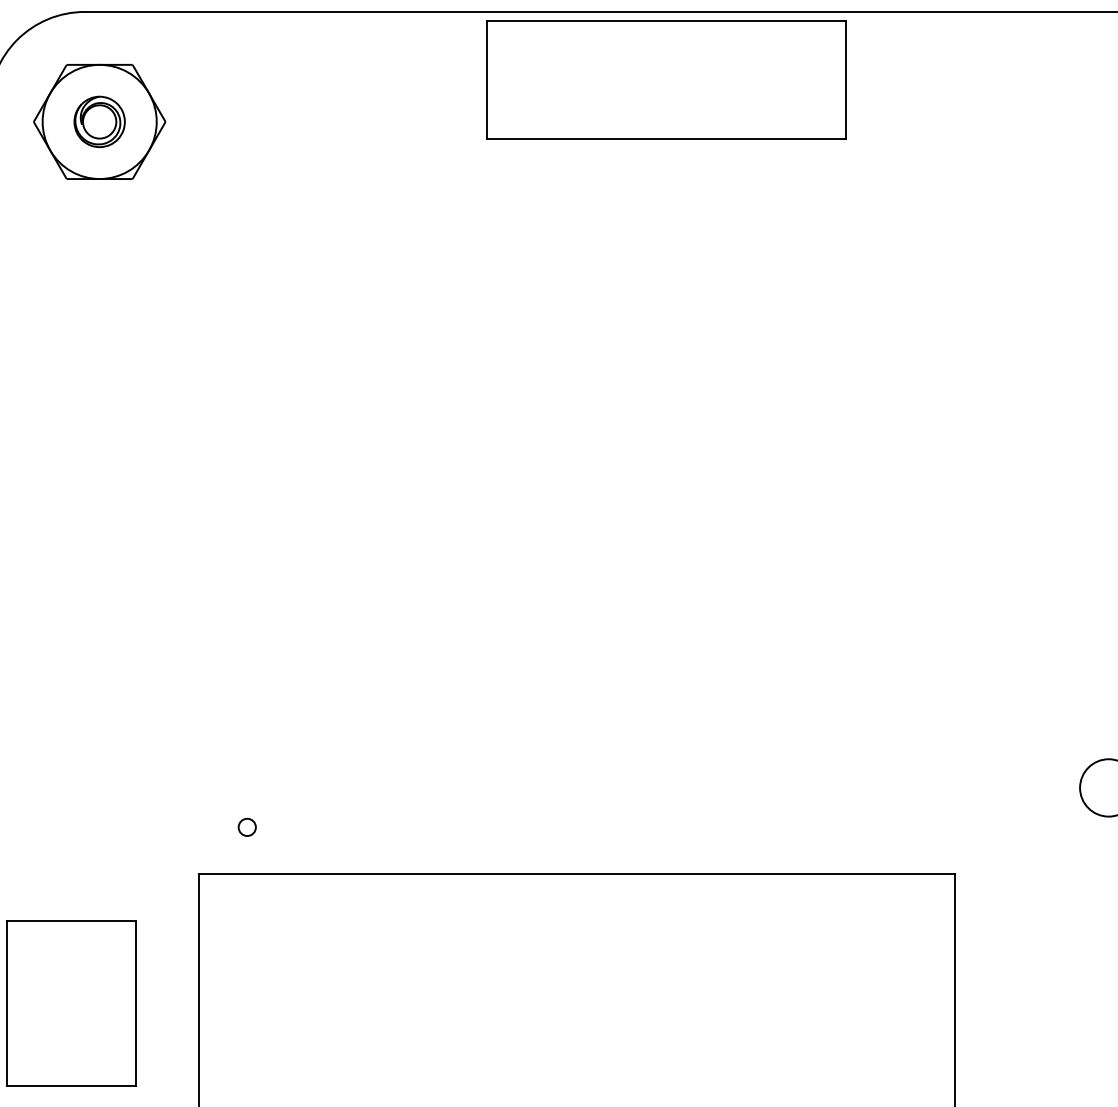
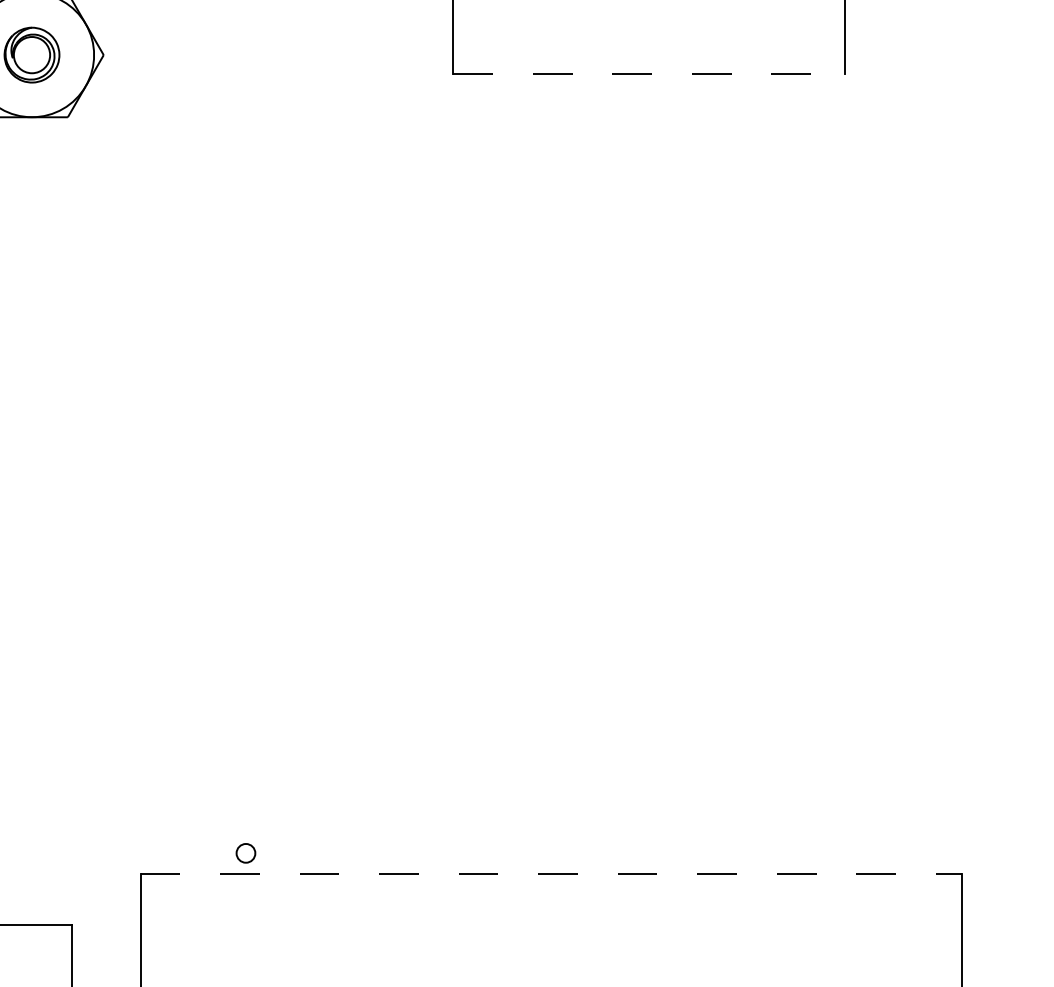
line: (666, 139) -> (648, 74), solid -> dashed
circle: (246, 826) -> (245, 852), moved
line: (577, 873) -> (552, 873), solid -> dashed

